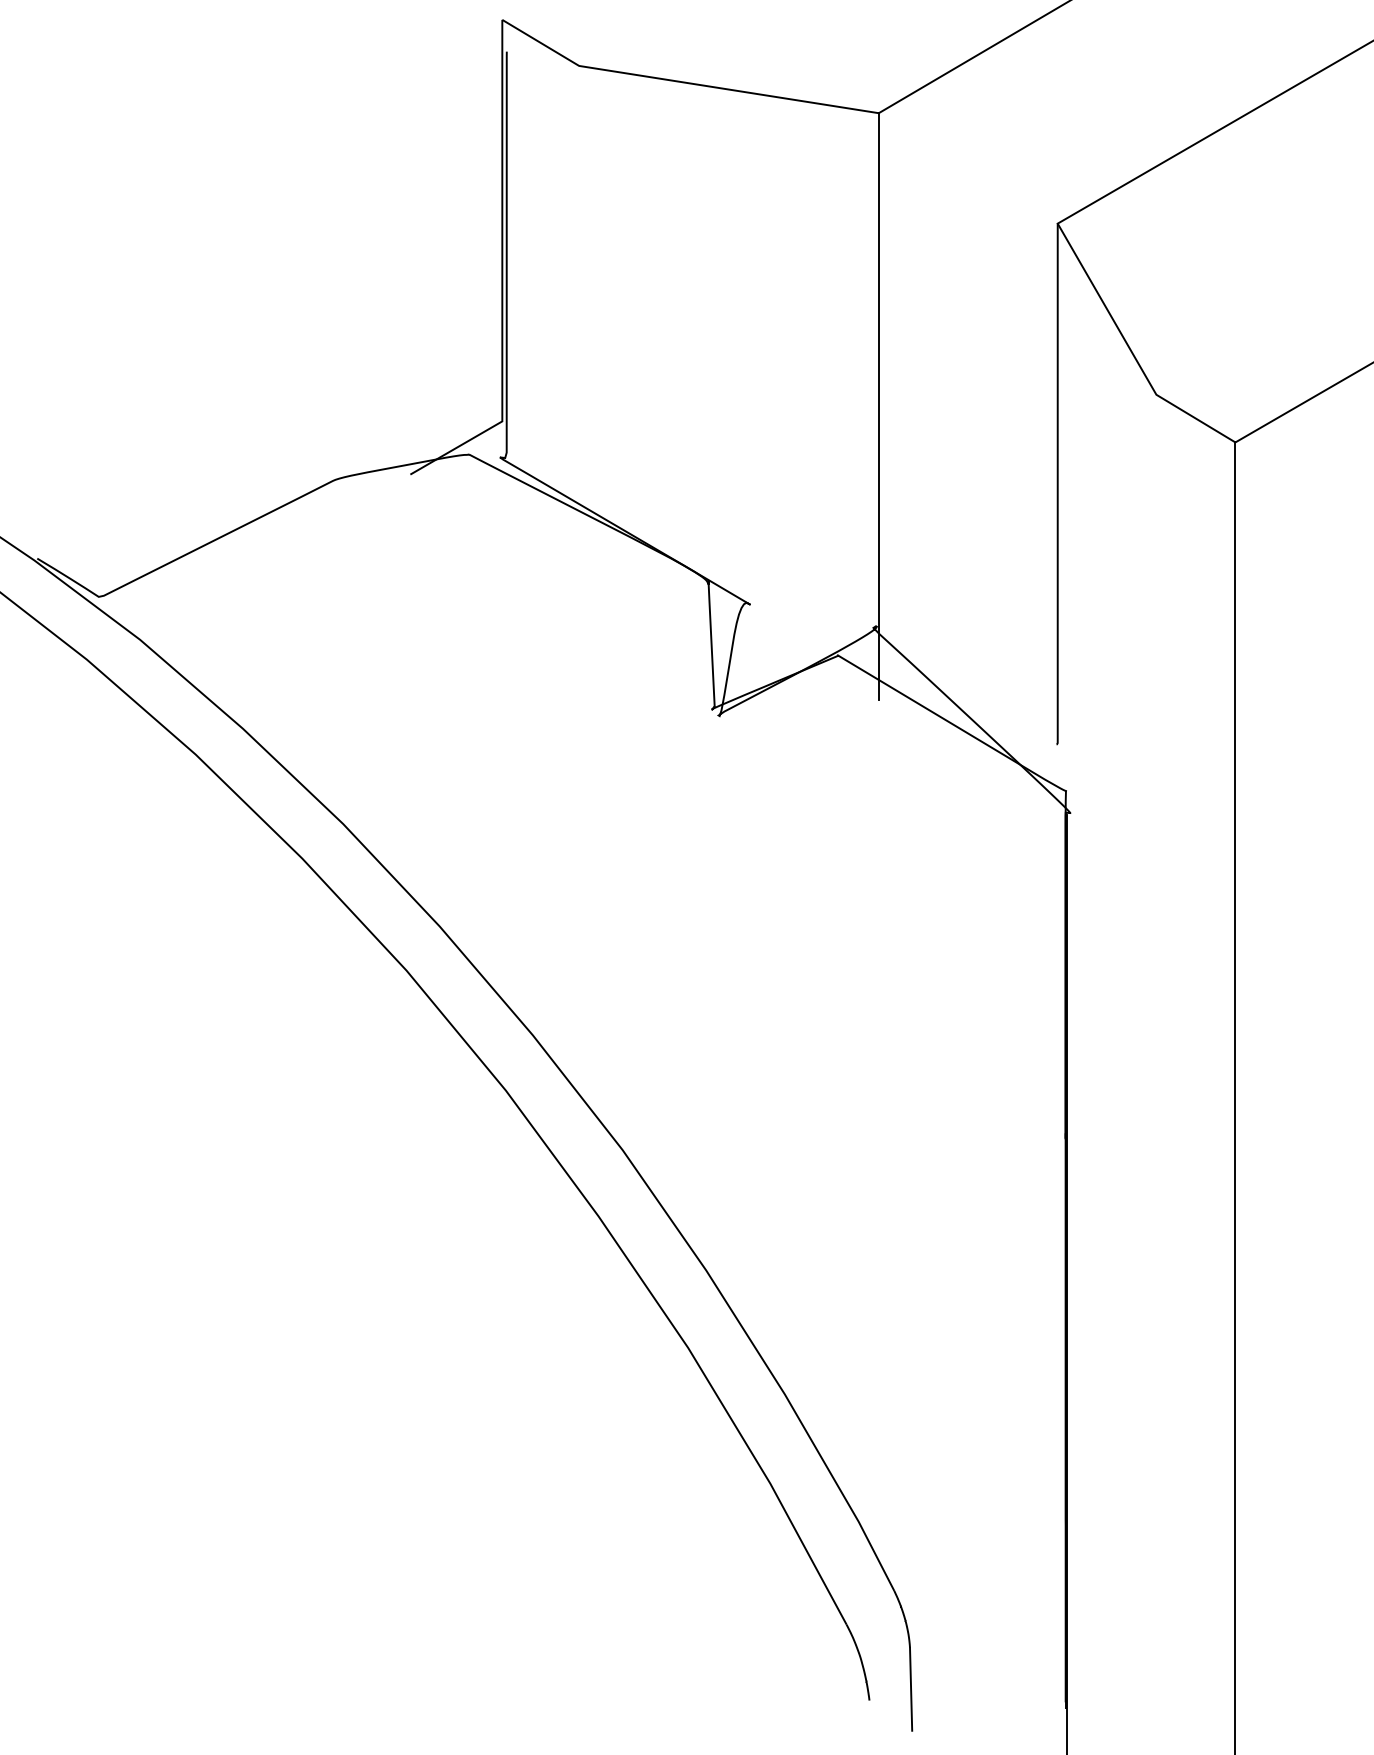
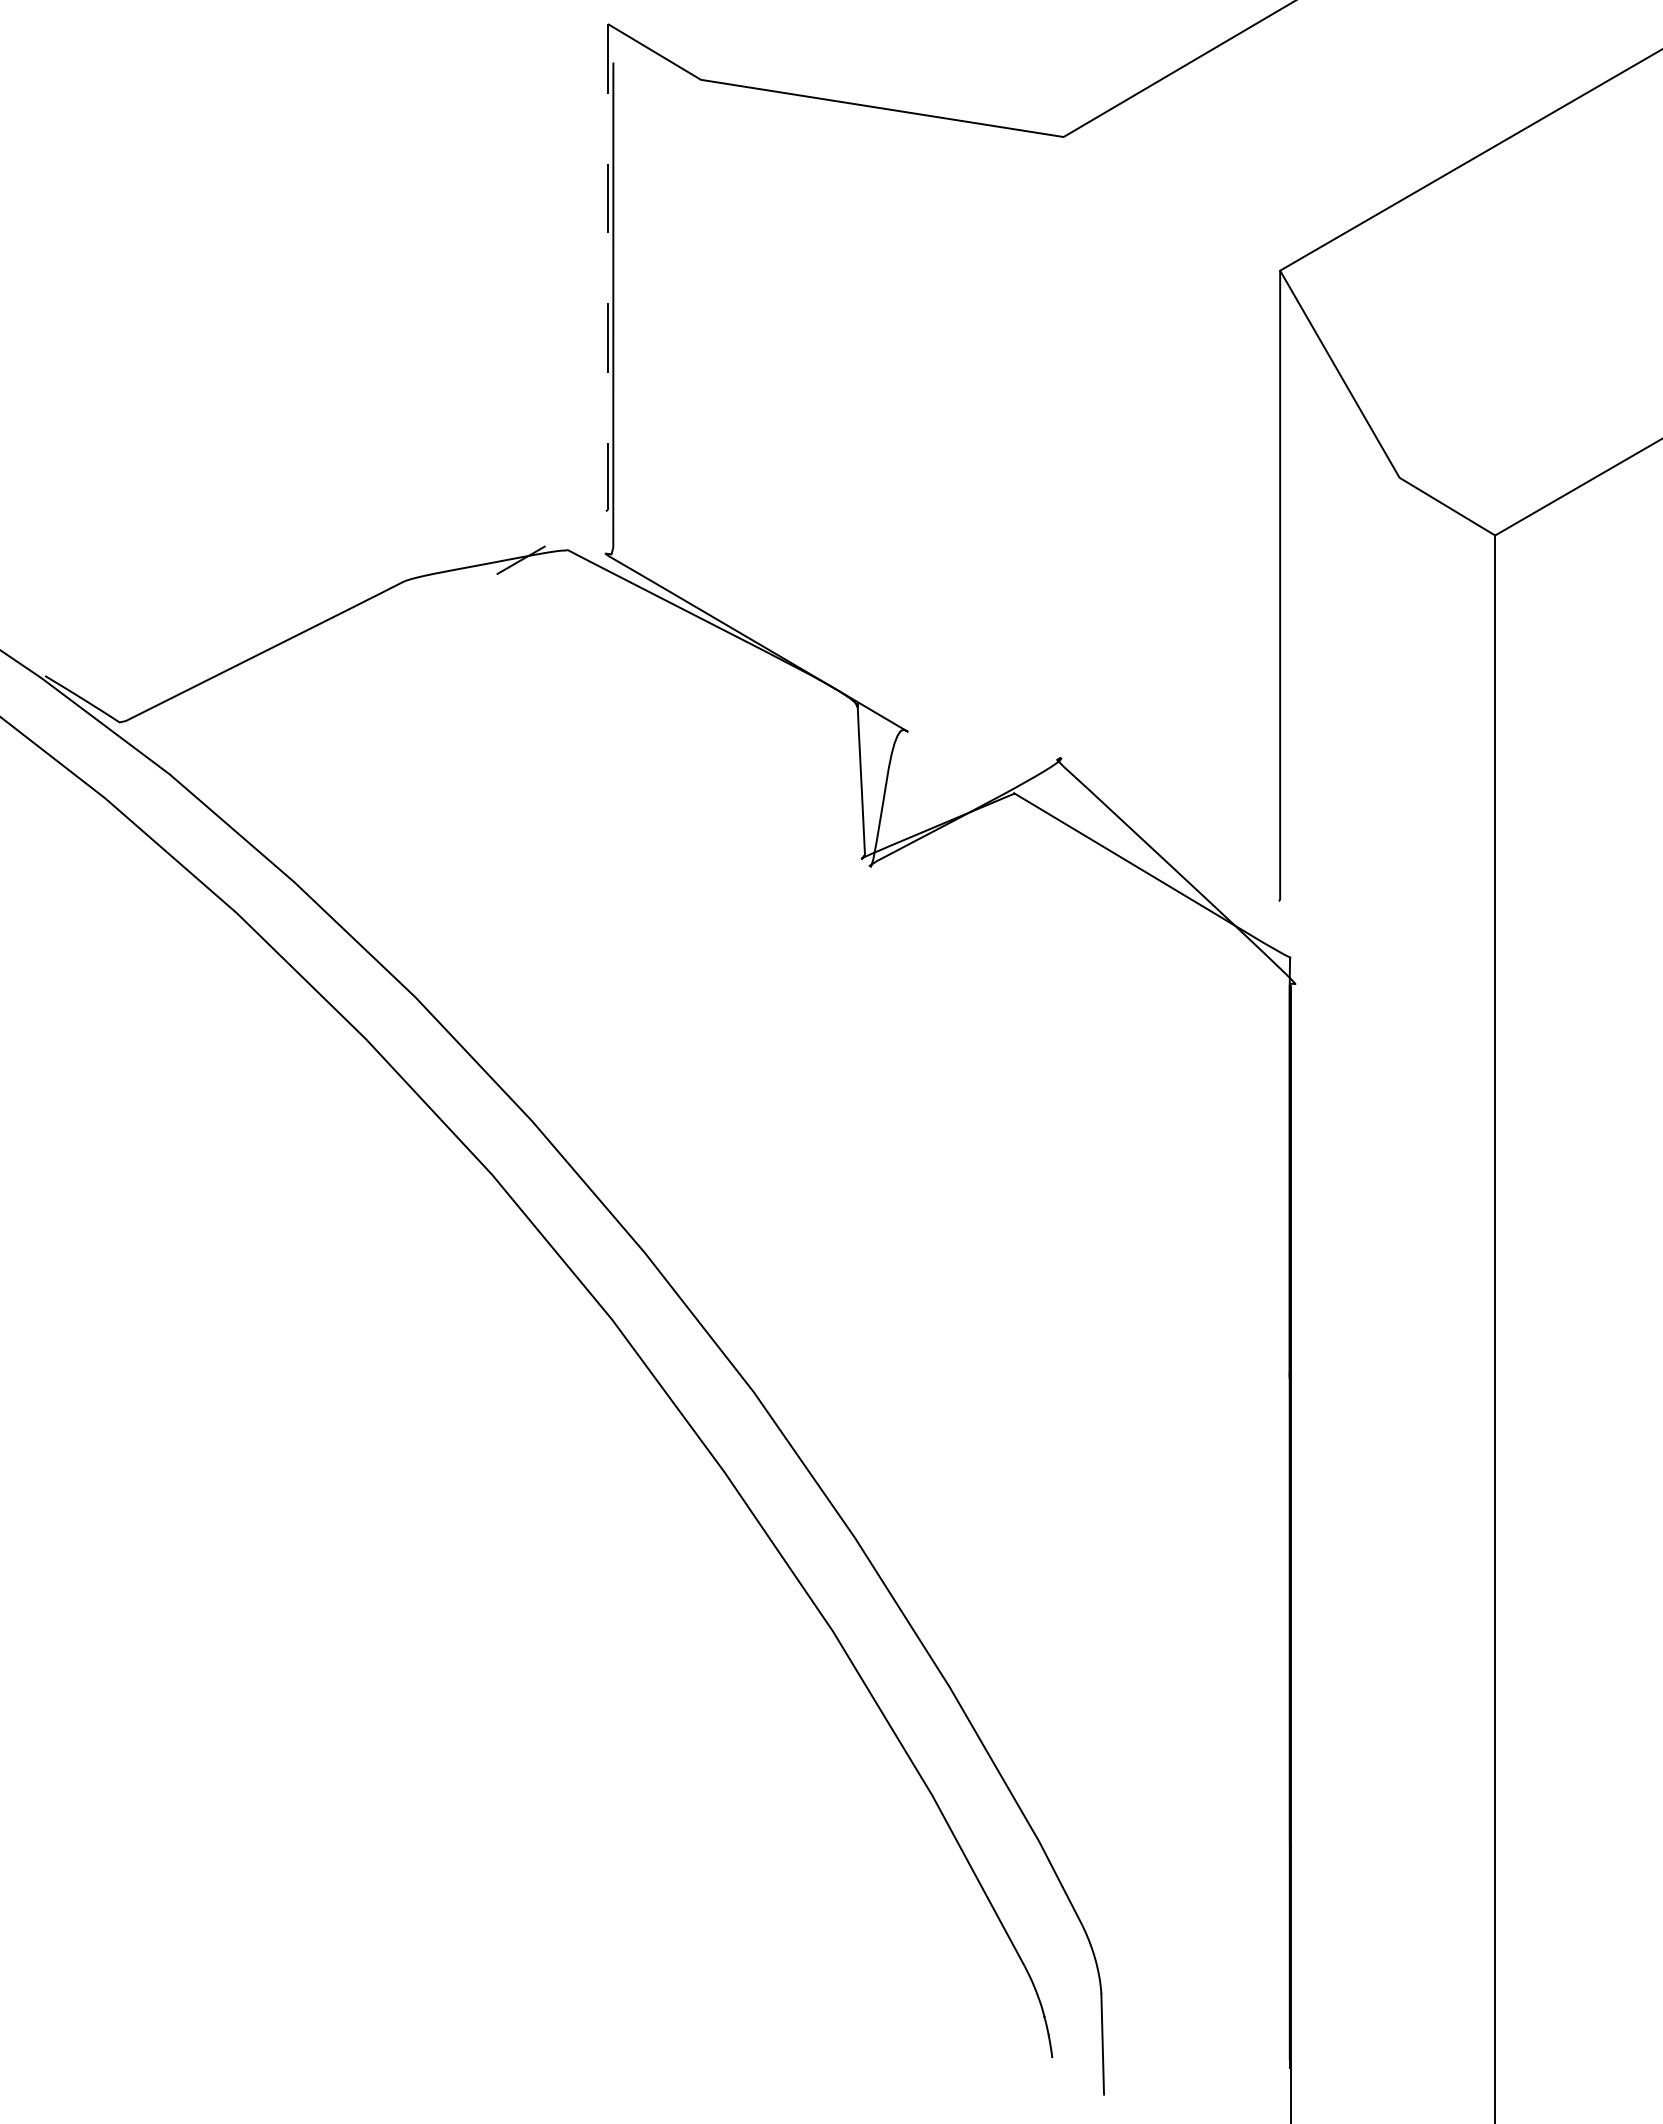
line: (502, 274) -> (608, 332), solid -> dashed
line: (878, 406) -> (1063, 491), removed

